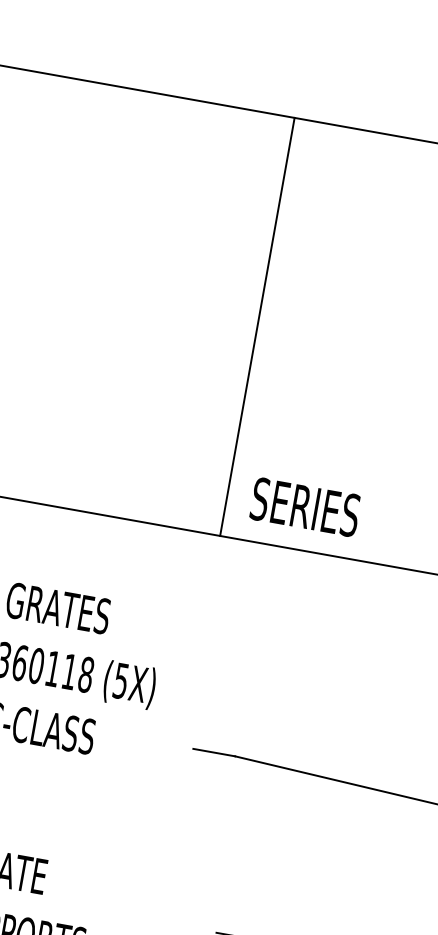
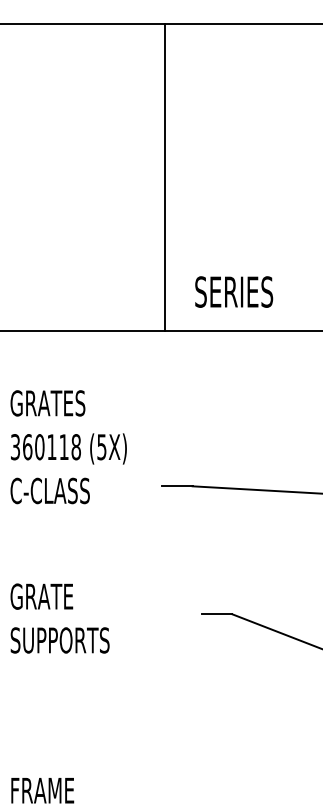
line: (258, 326) -> (165, 177), moved
text: (306, 506) -> (234, 291), moved

